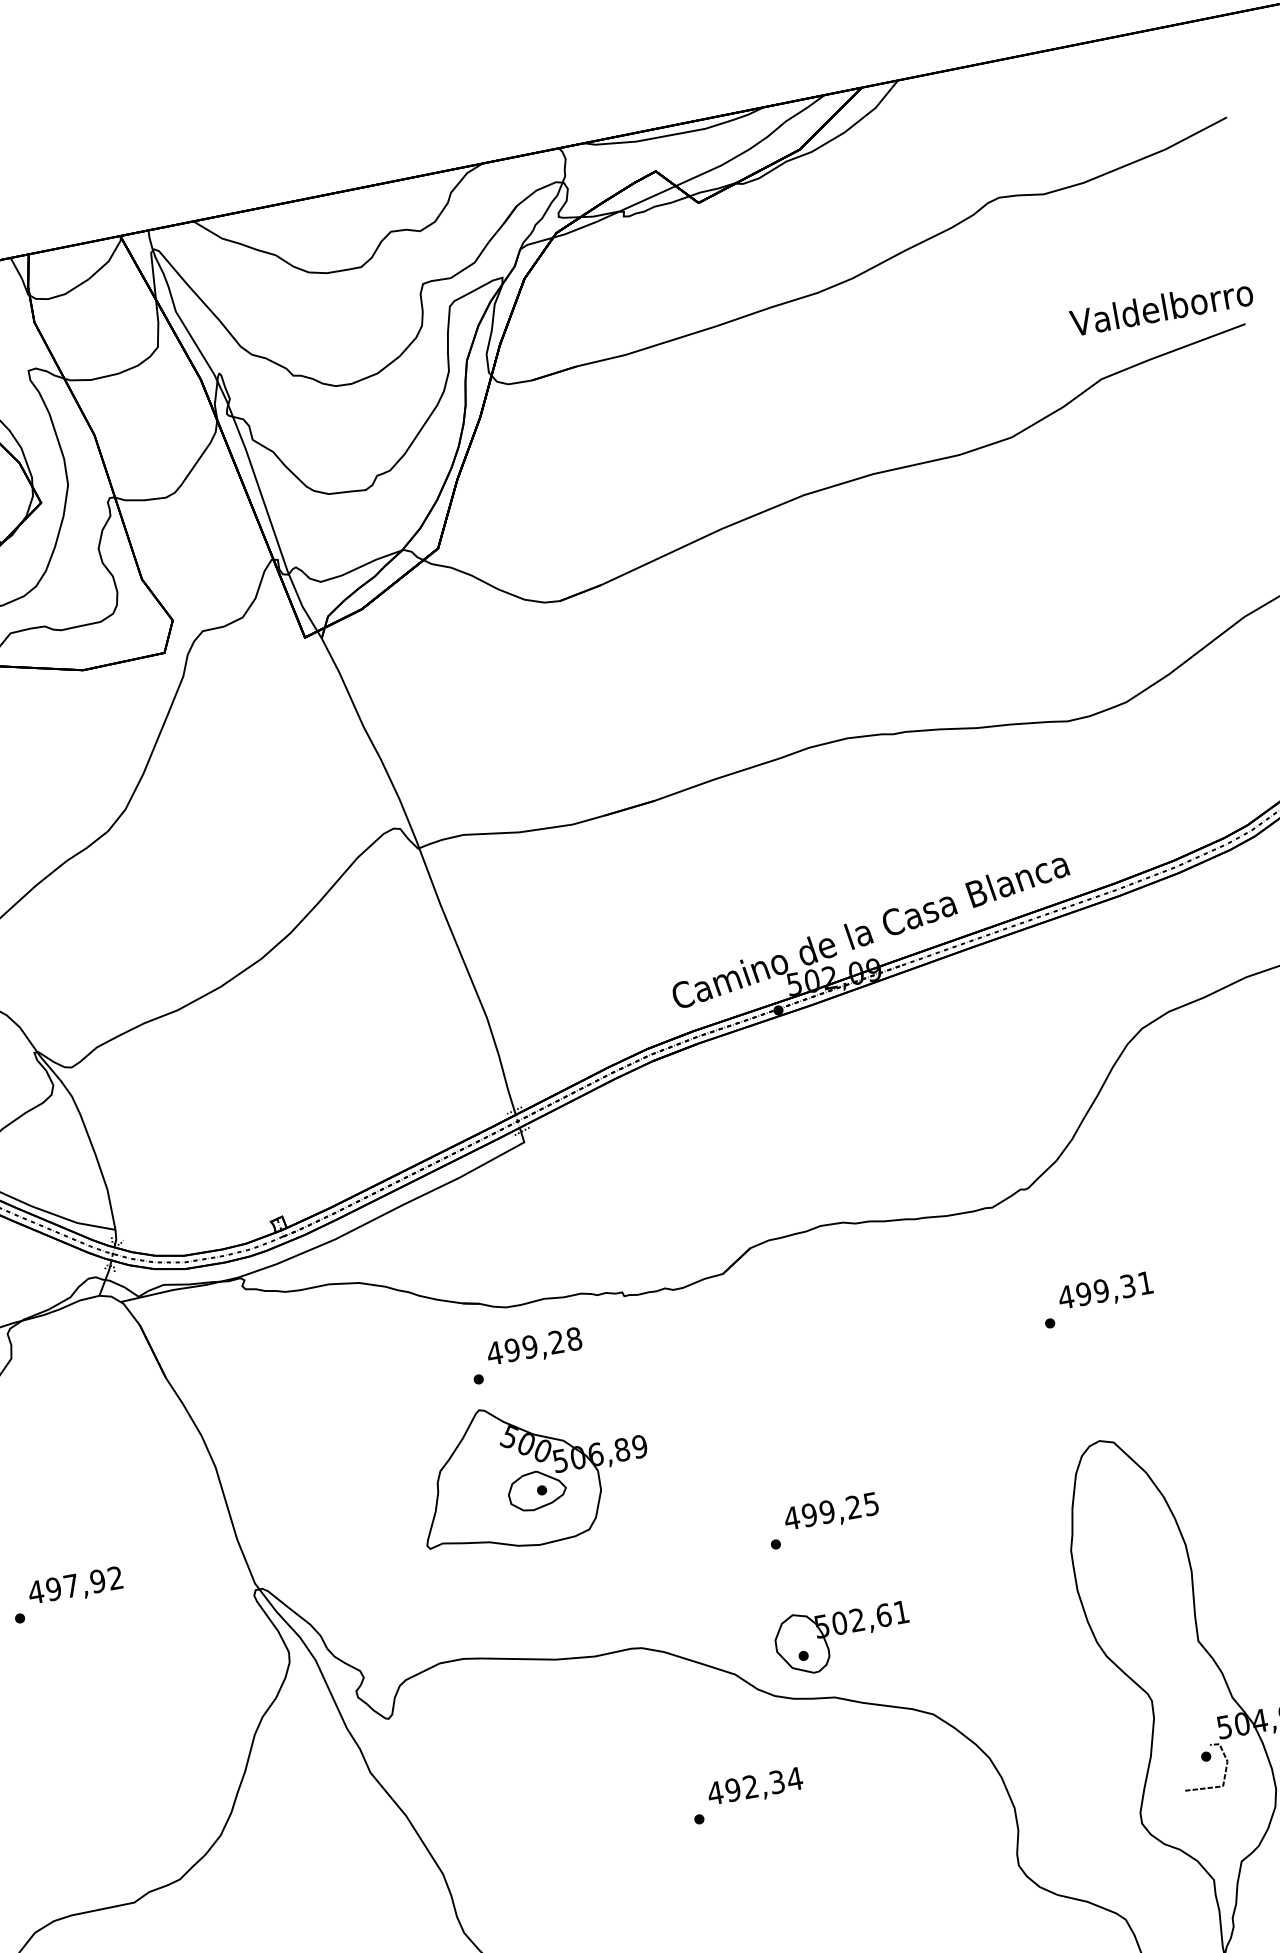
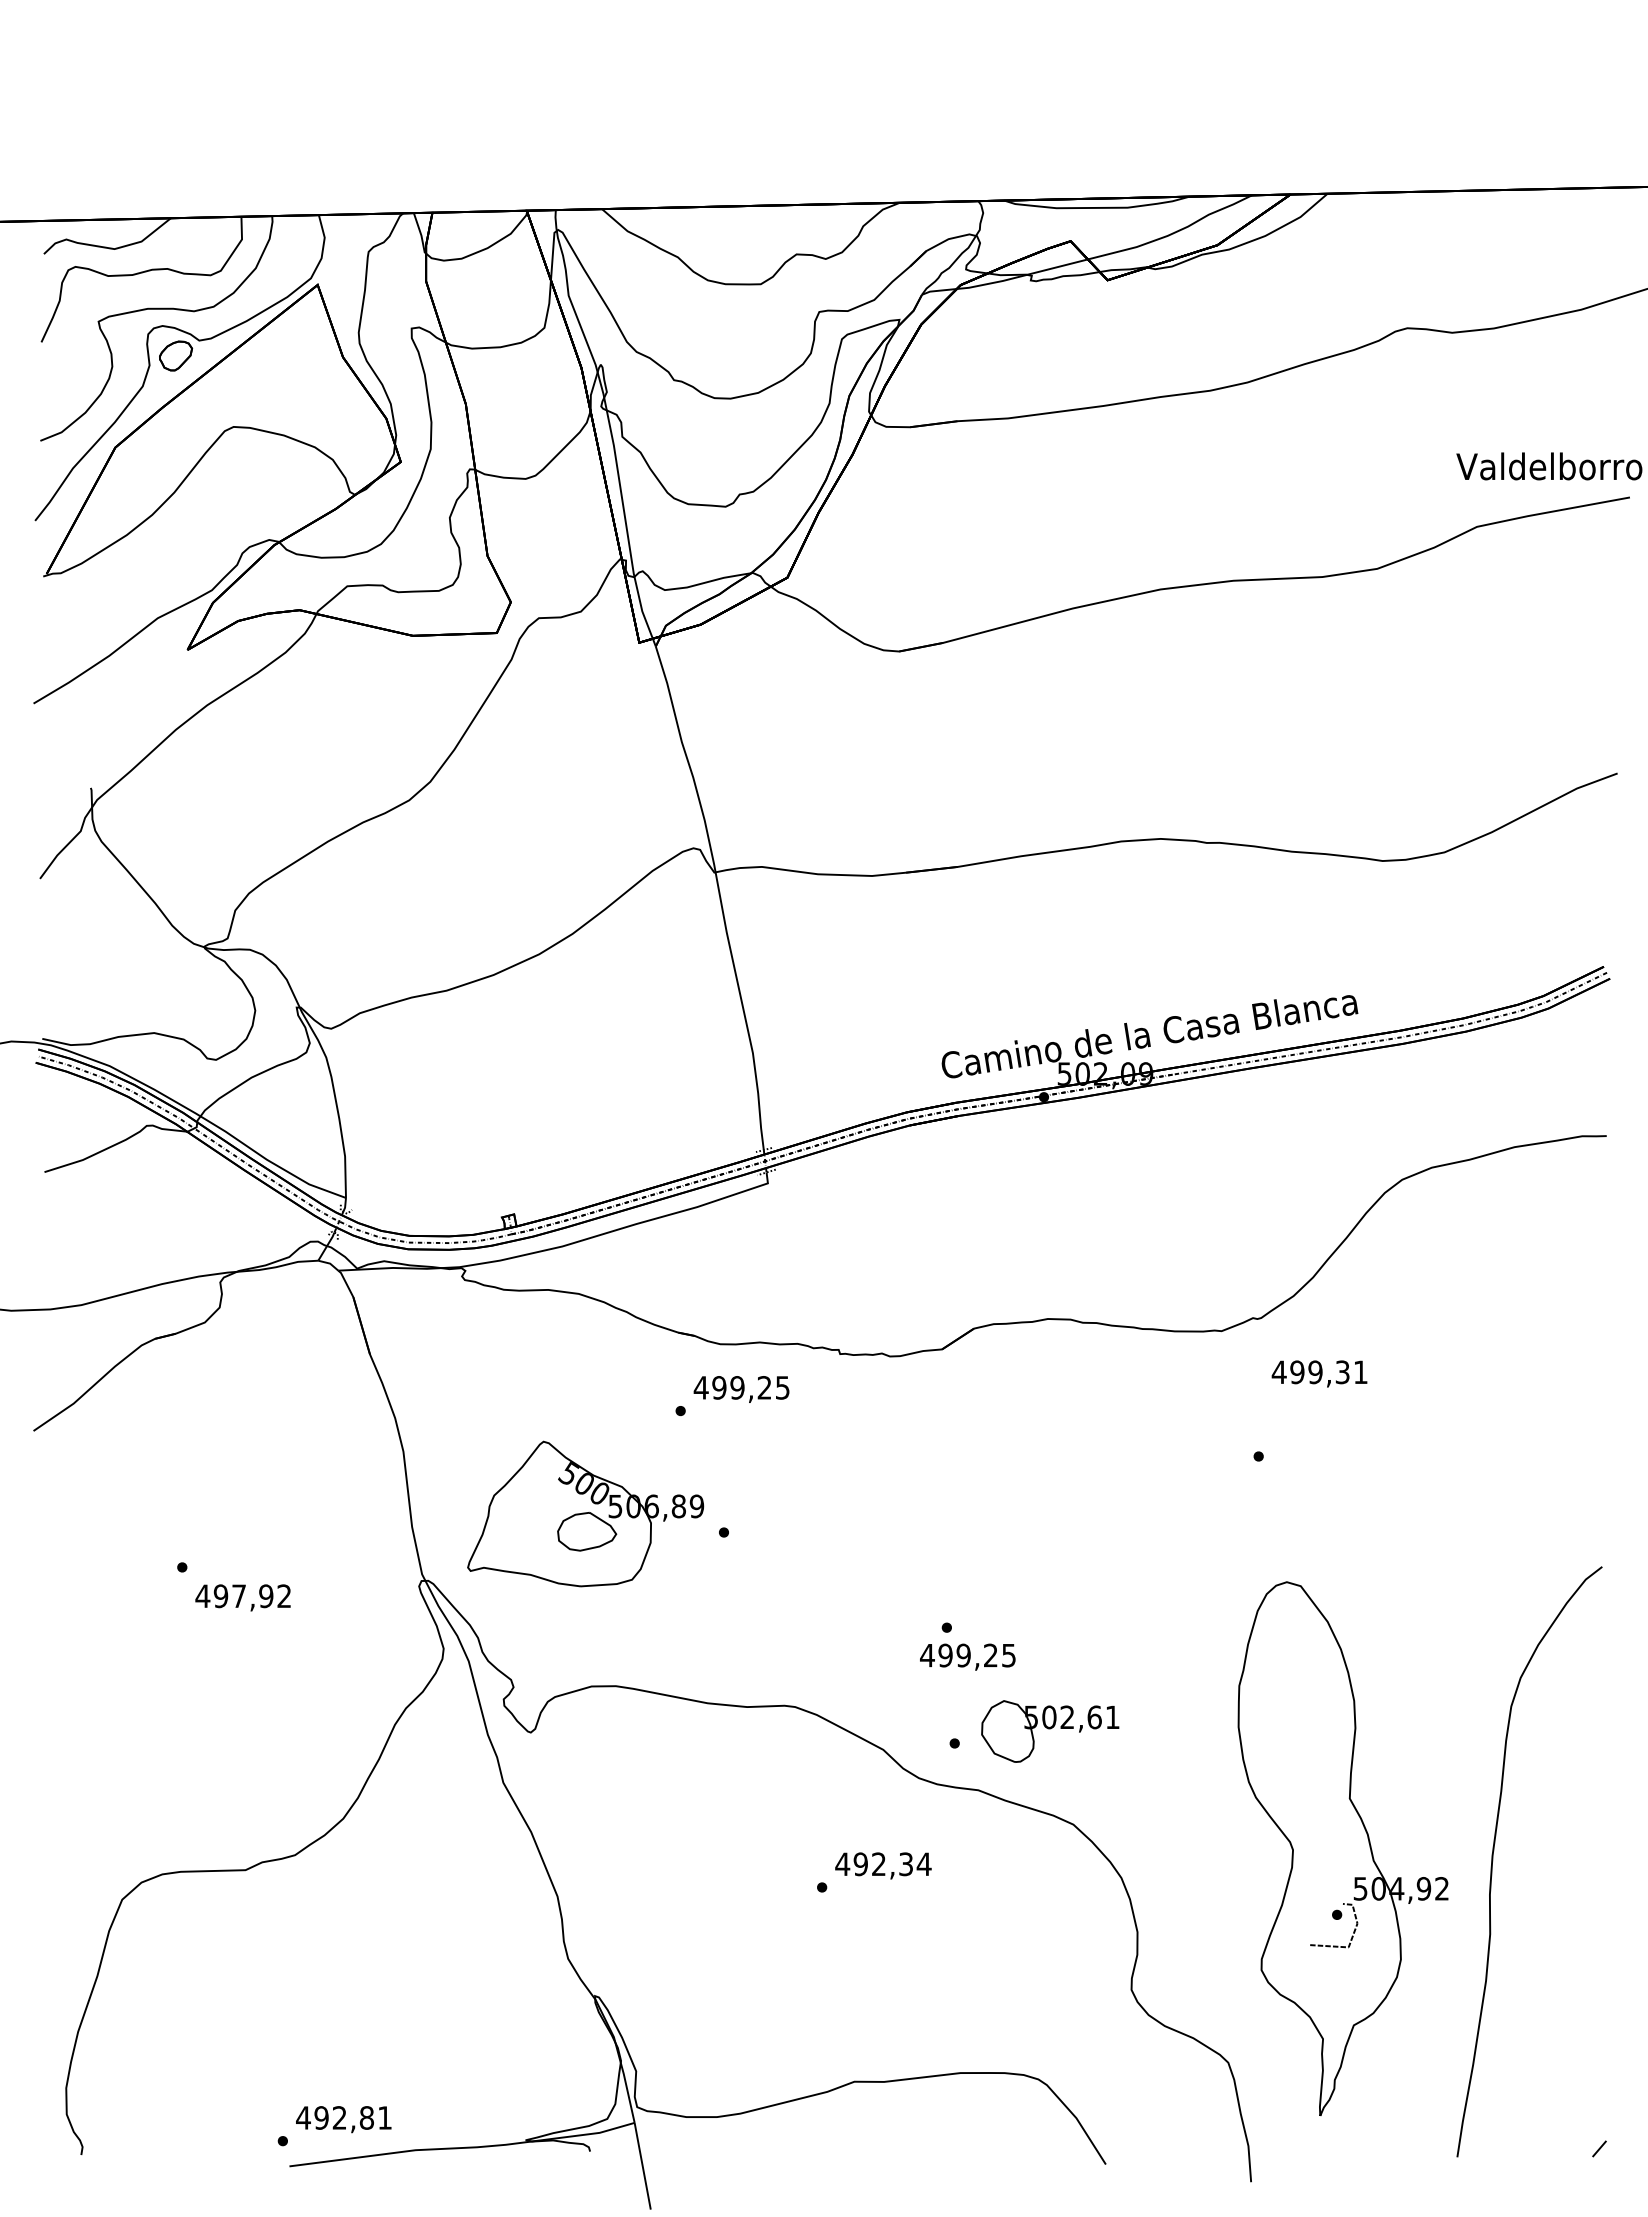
text: (1105, 1291) -> (1319, 1373), moved
text: (573, 1338) -> (782, 1387), 499,28 -> 499,25
part: (532, 1472) -> (585, 1513), moved
text: (831, 1512) -> (967, 1656), moved
text: (74, 1586) -> (242, 1597), moved
part: (843, 1636) -> (1050, 1731), moved

